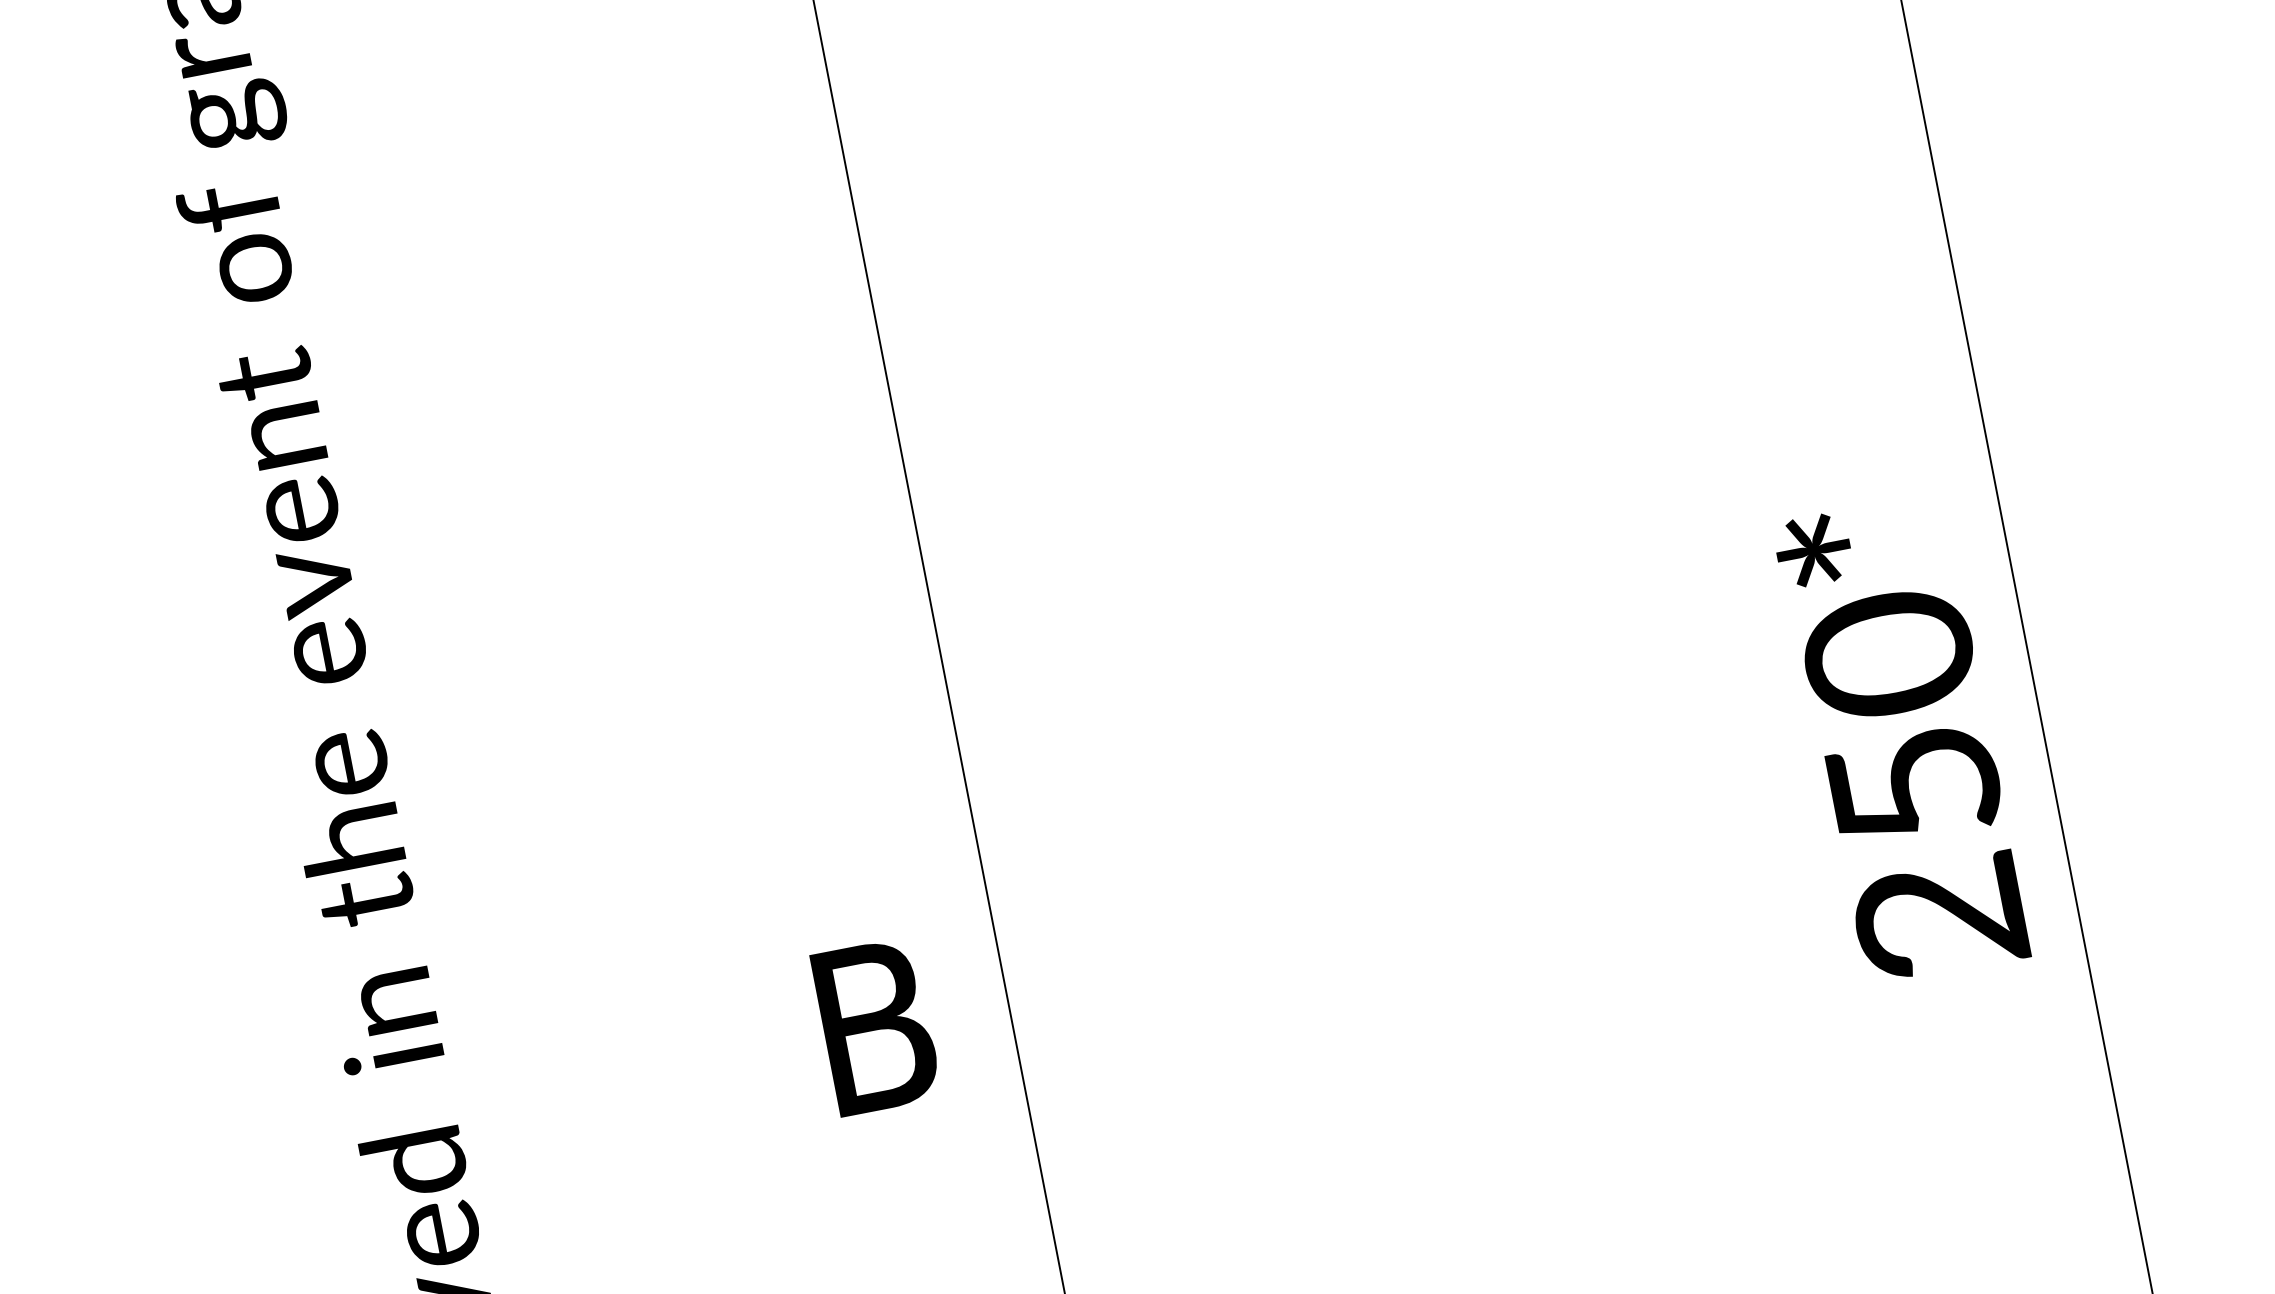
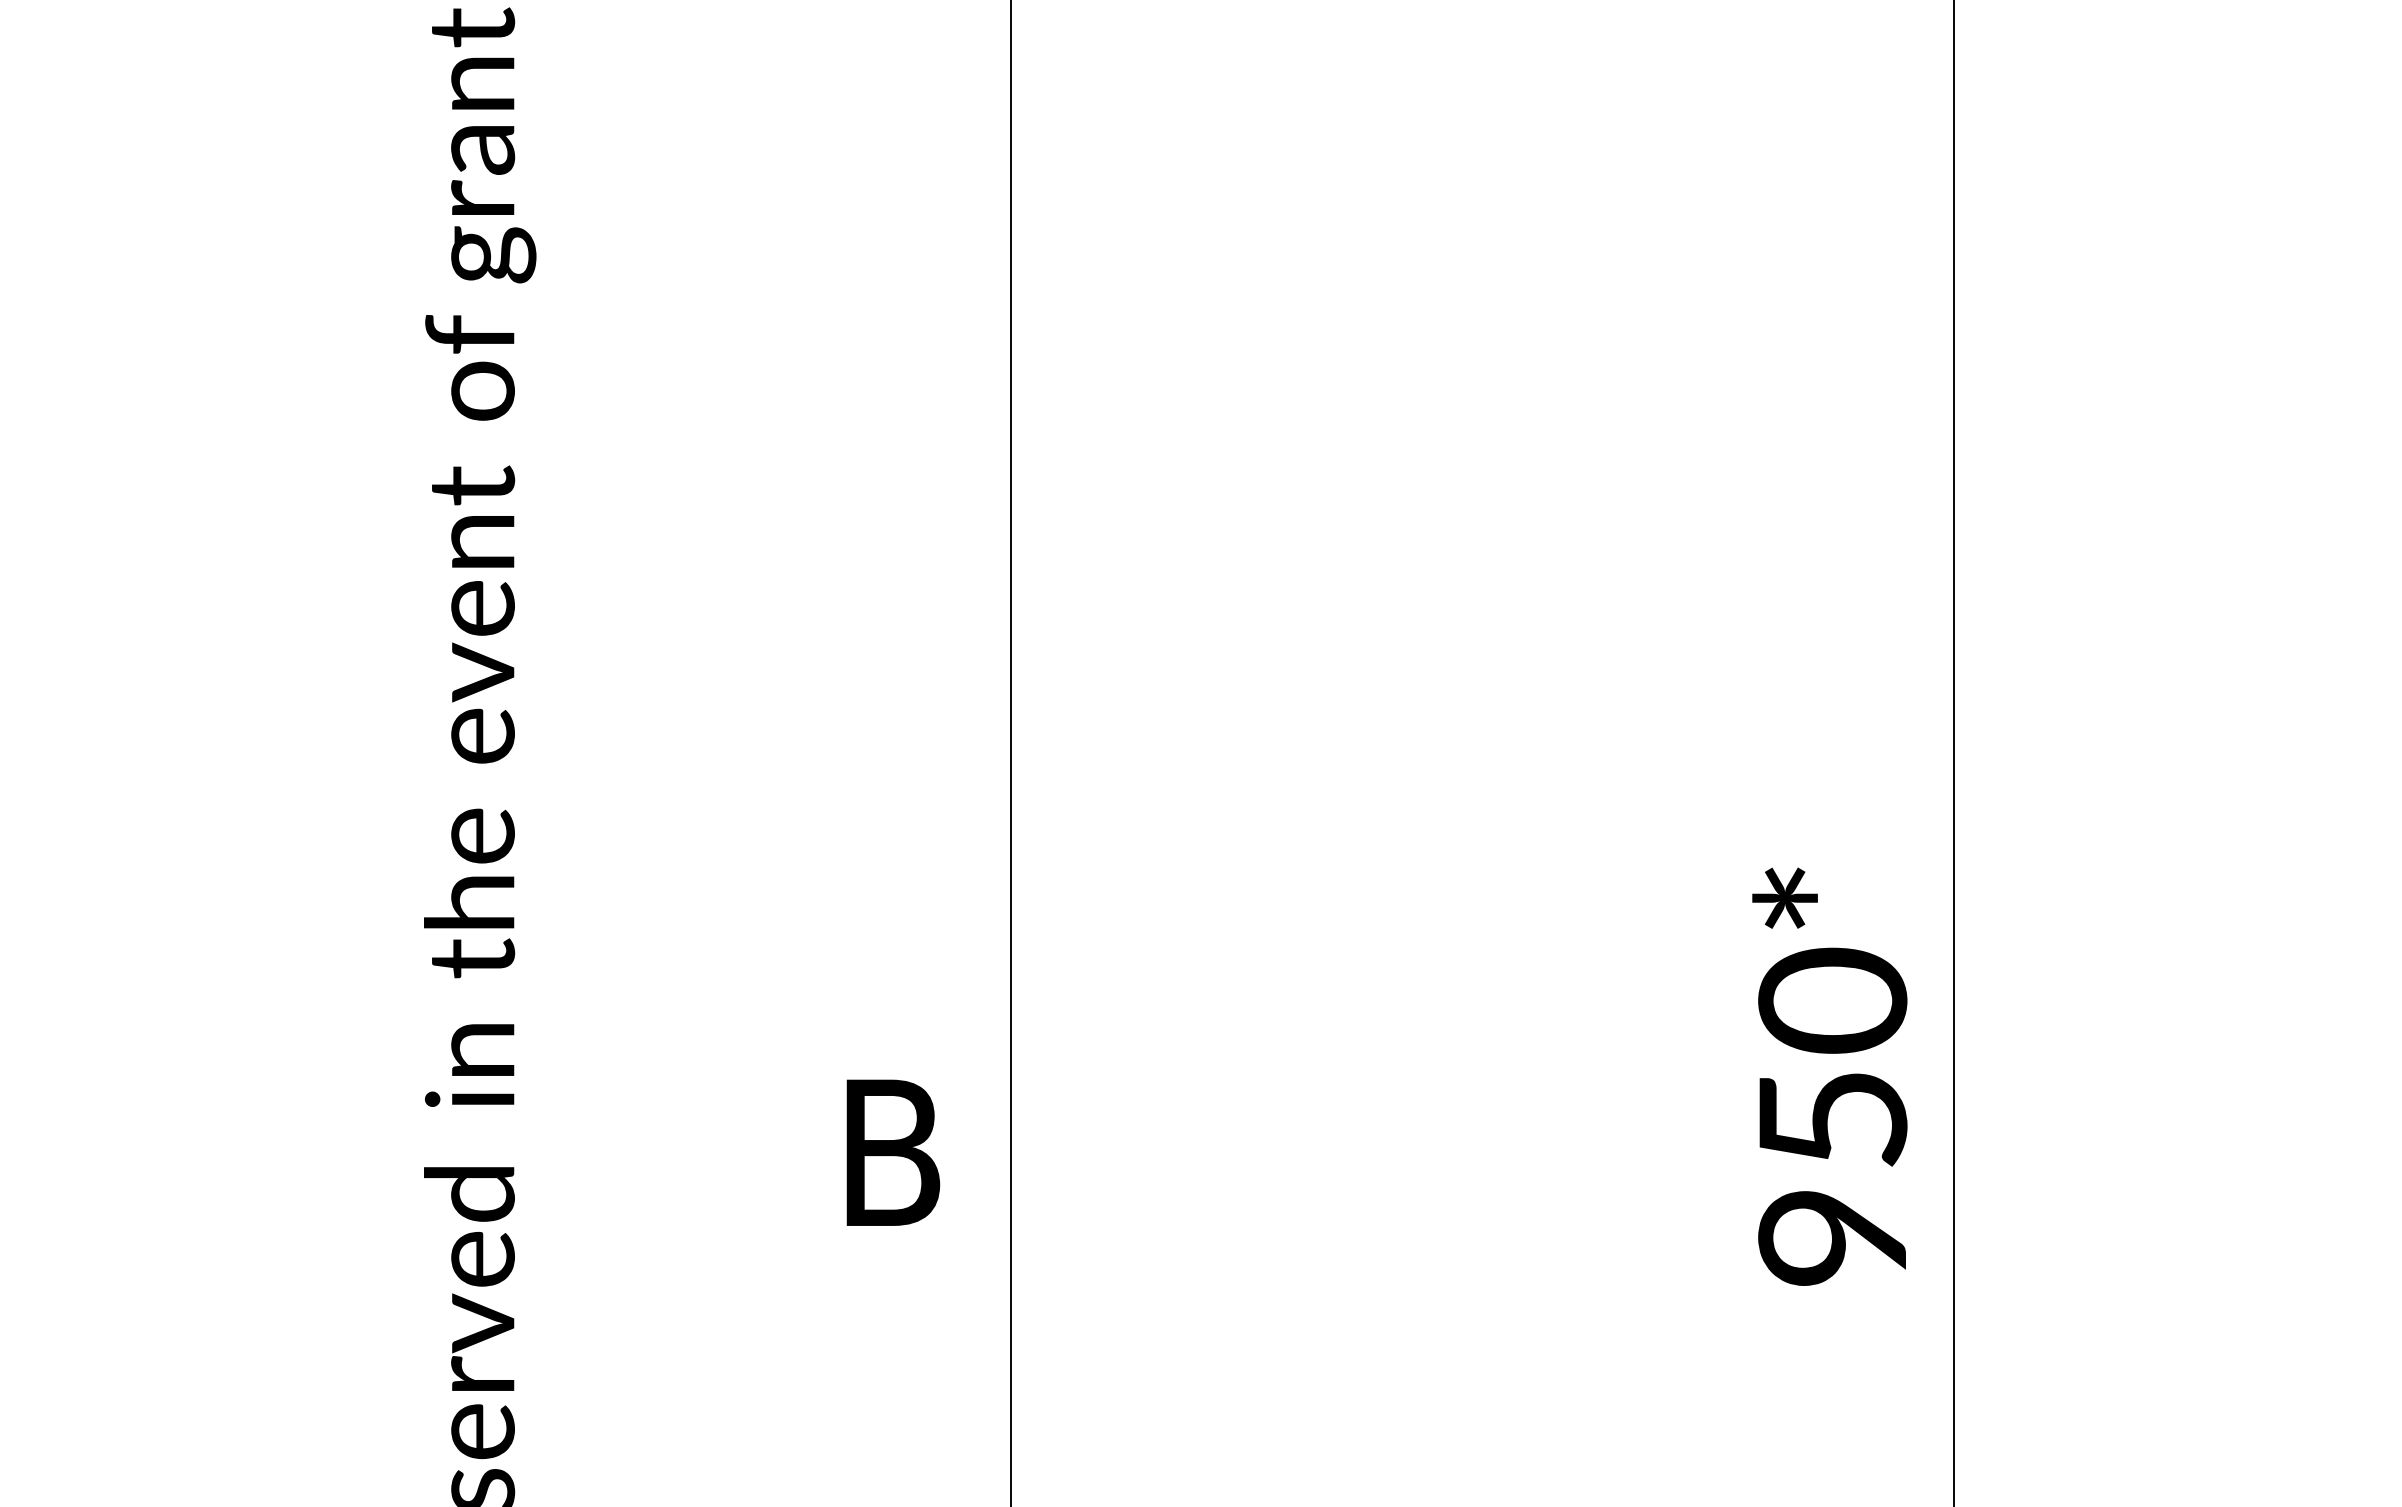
text: (1938, 918) -> (1831, 1238), 250* -> 950*

